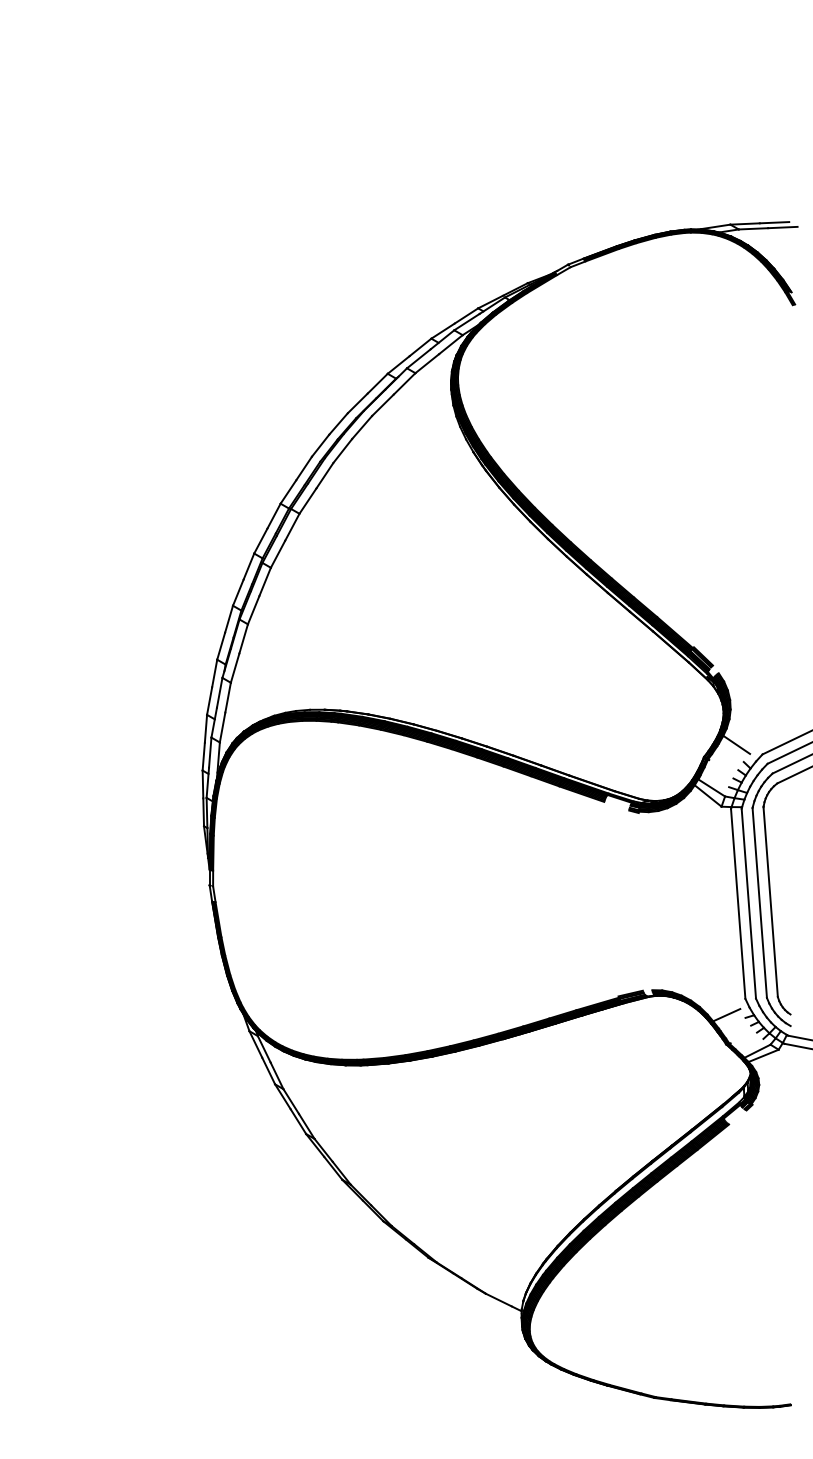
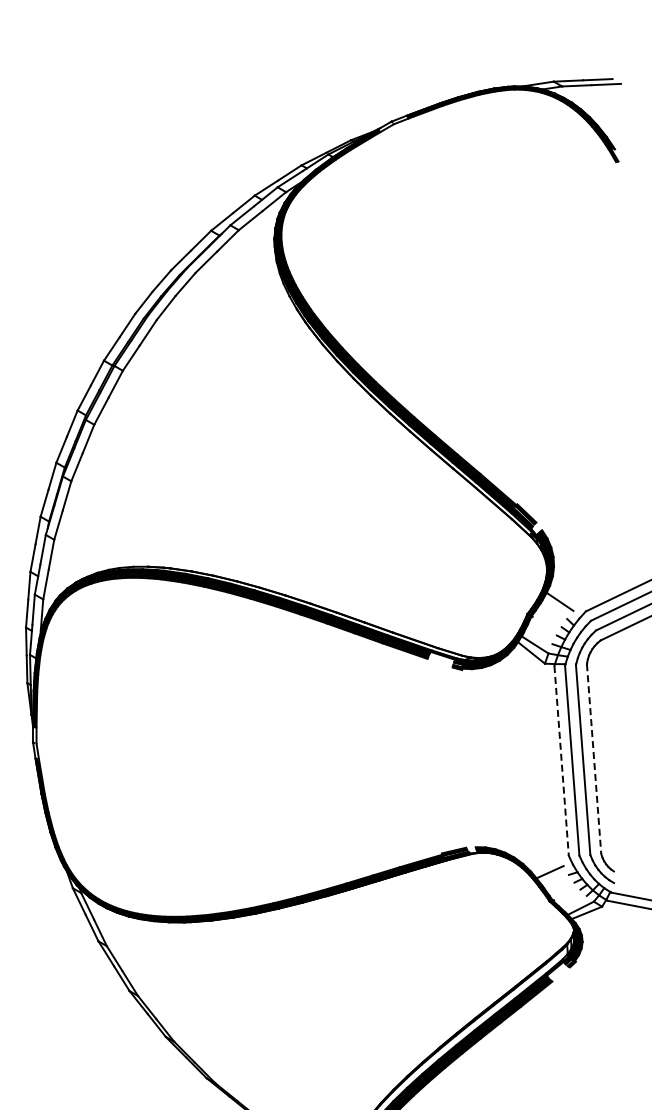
line: (770, 902) -> (593, 759), solid -> dashed
line: (738, 904) -> (561, 761), solid -> dashed

